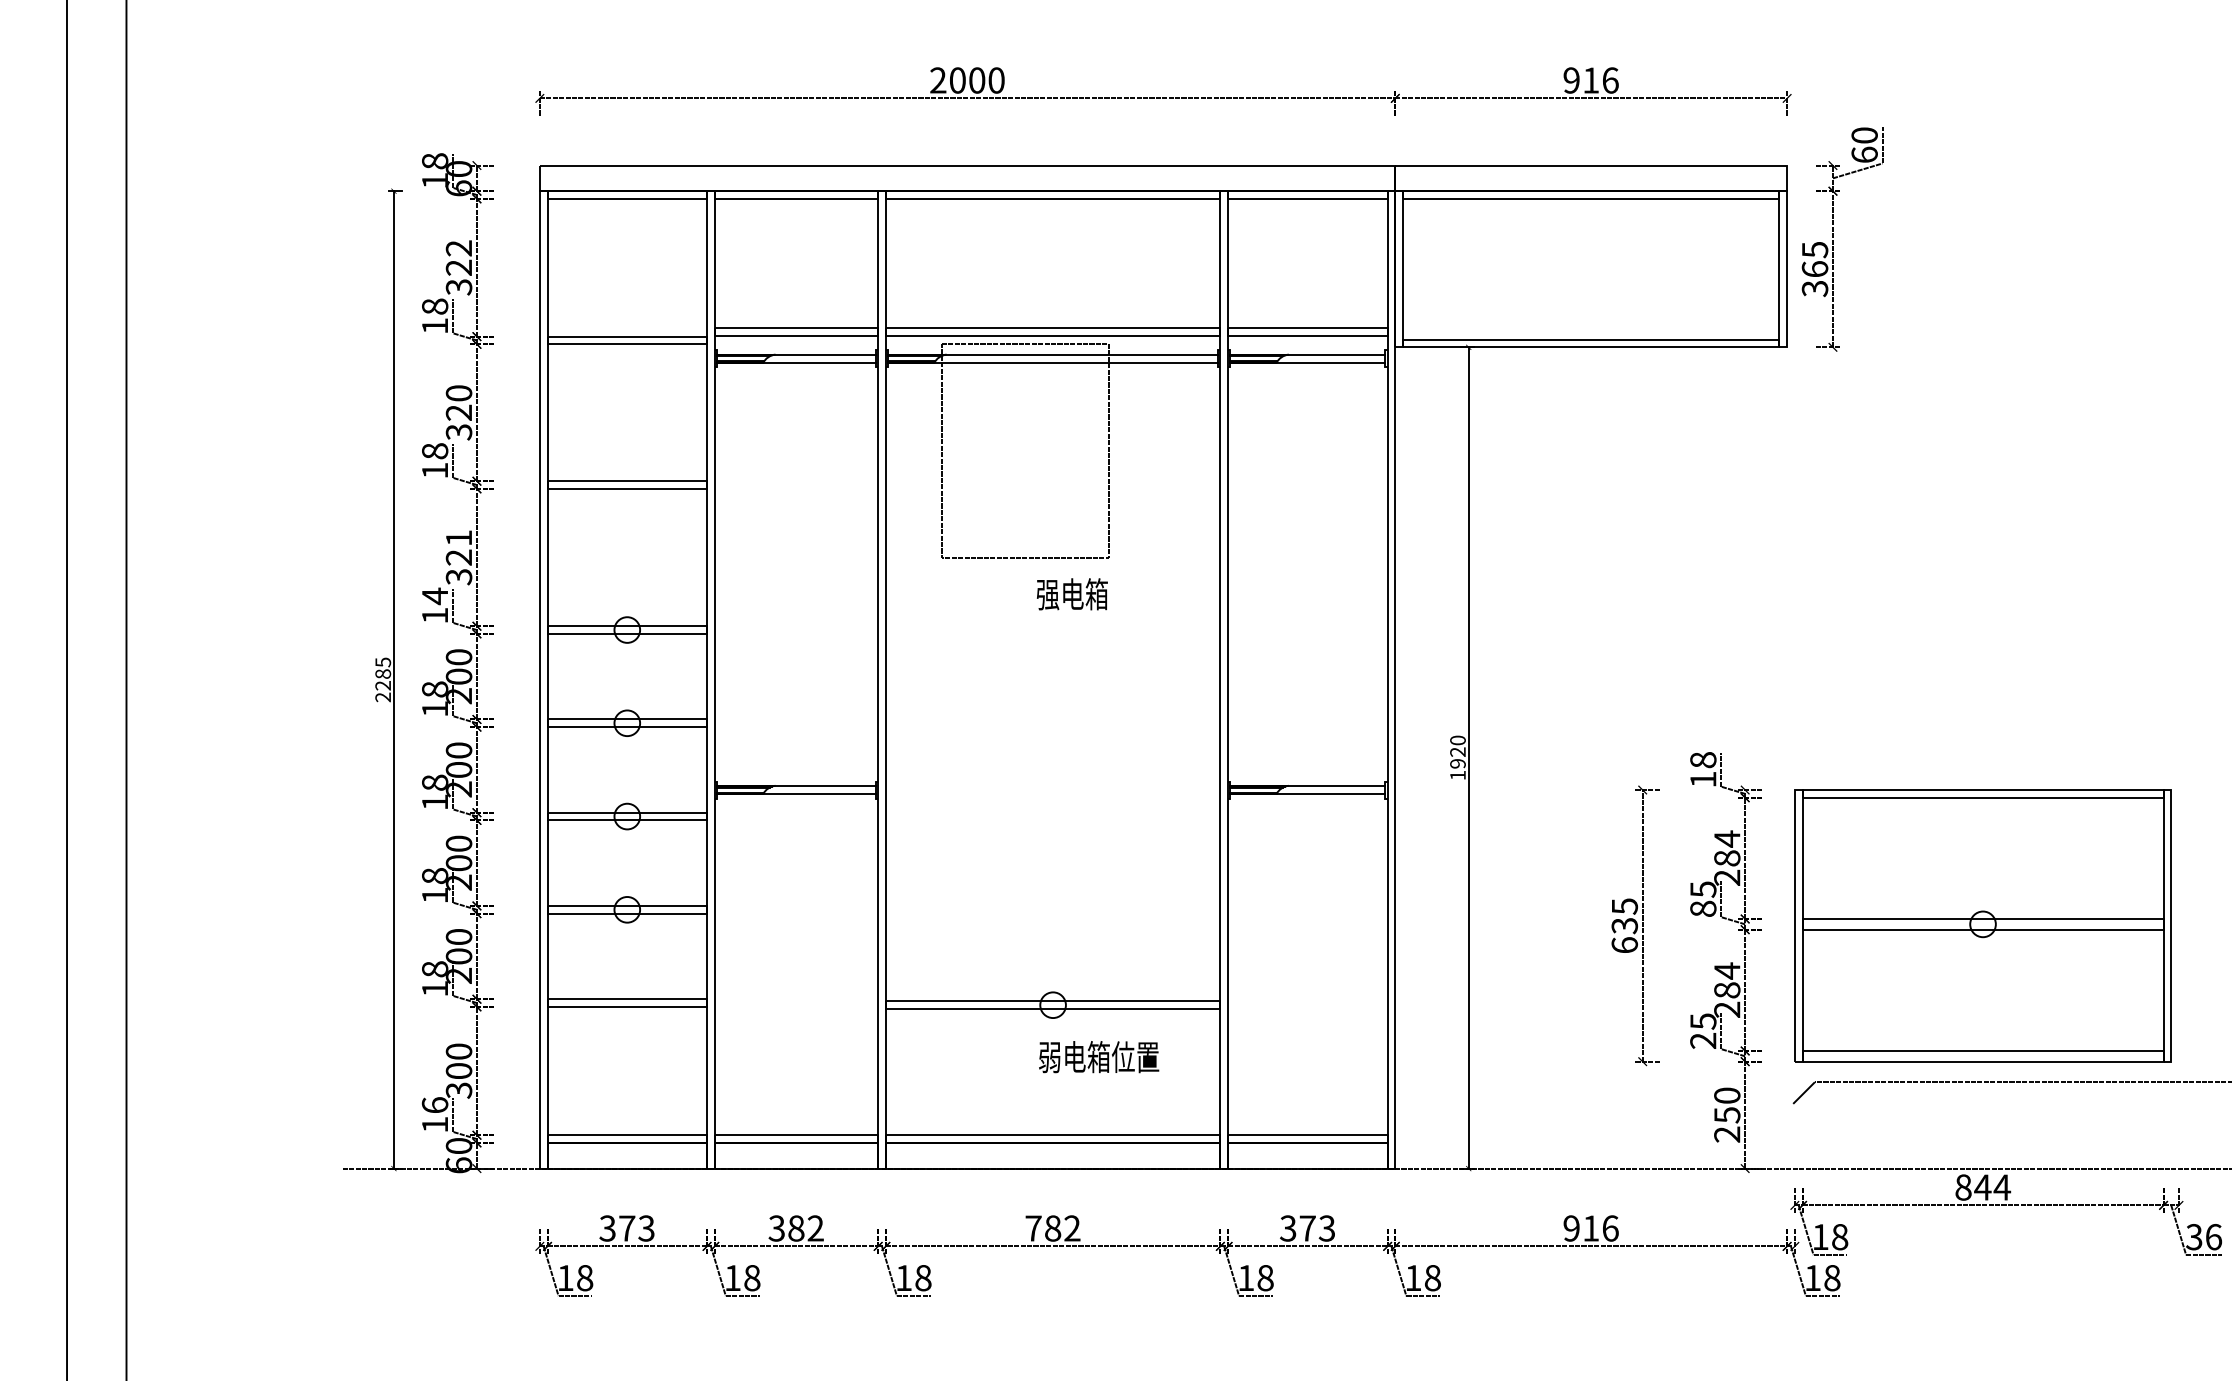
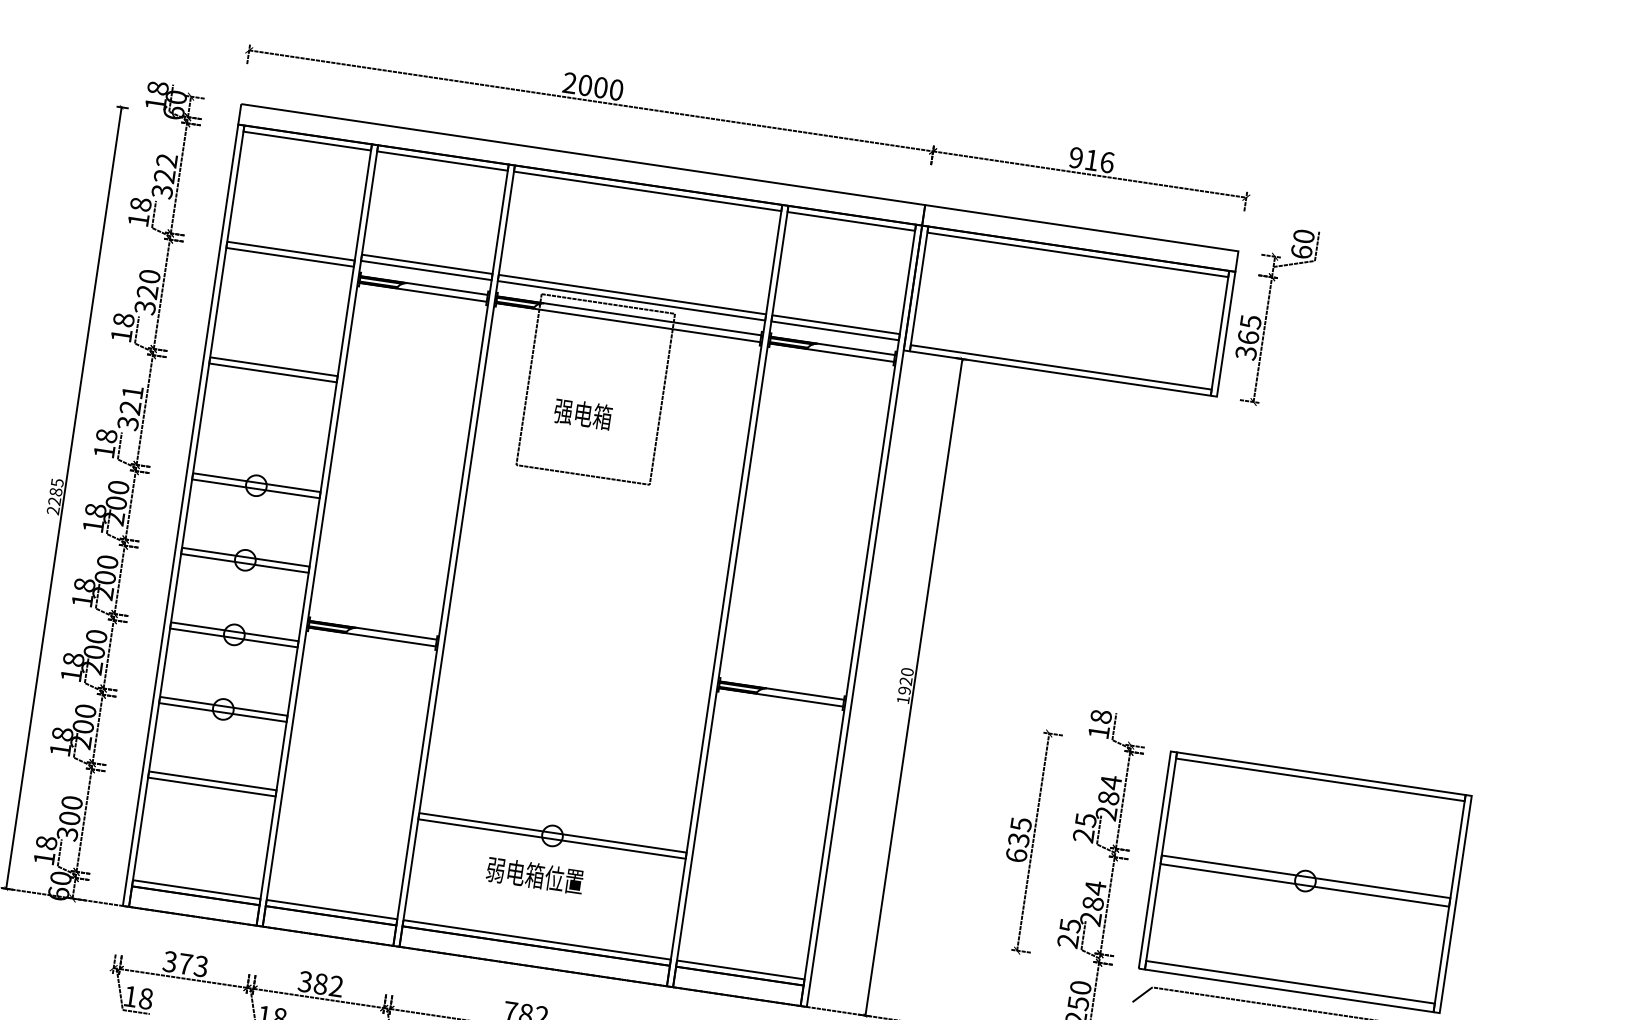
text: (1072, 594) -> (583, 414), moved
text: (435, 596) -> (107, 436), 14 -> 18
text: (1703, 908) -> (1083, 835), 85 -> 25
text: (1099, 1057) -> (535, 876), moved
text: (434, 1105) -> (46, 843), 16 -> 18

